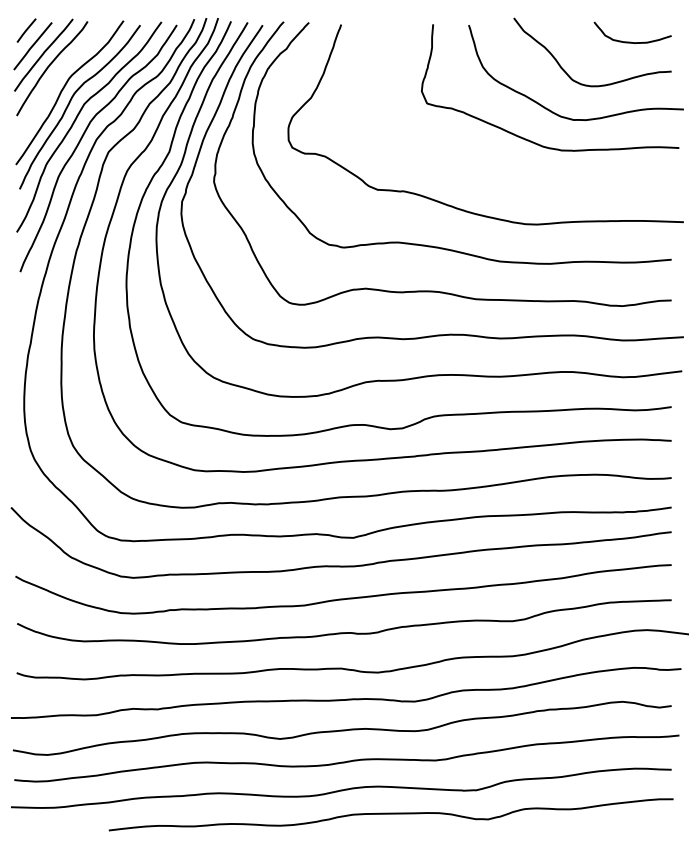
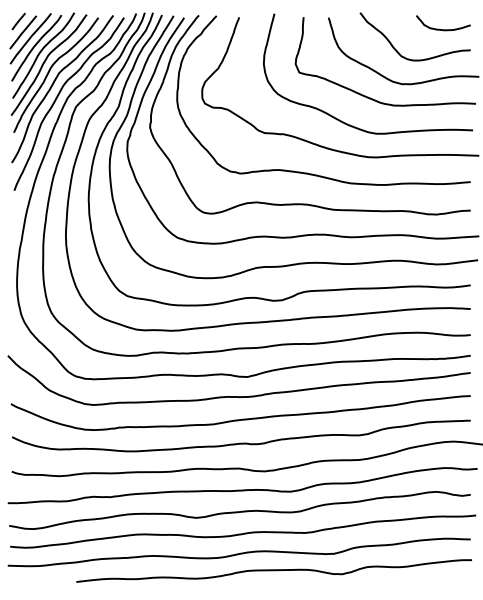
curve: (58, 74) -> (41, 52), added
curve: (489, 173) -> (343, 121), added

